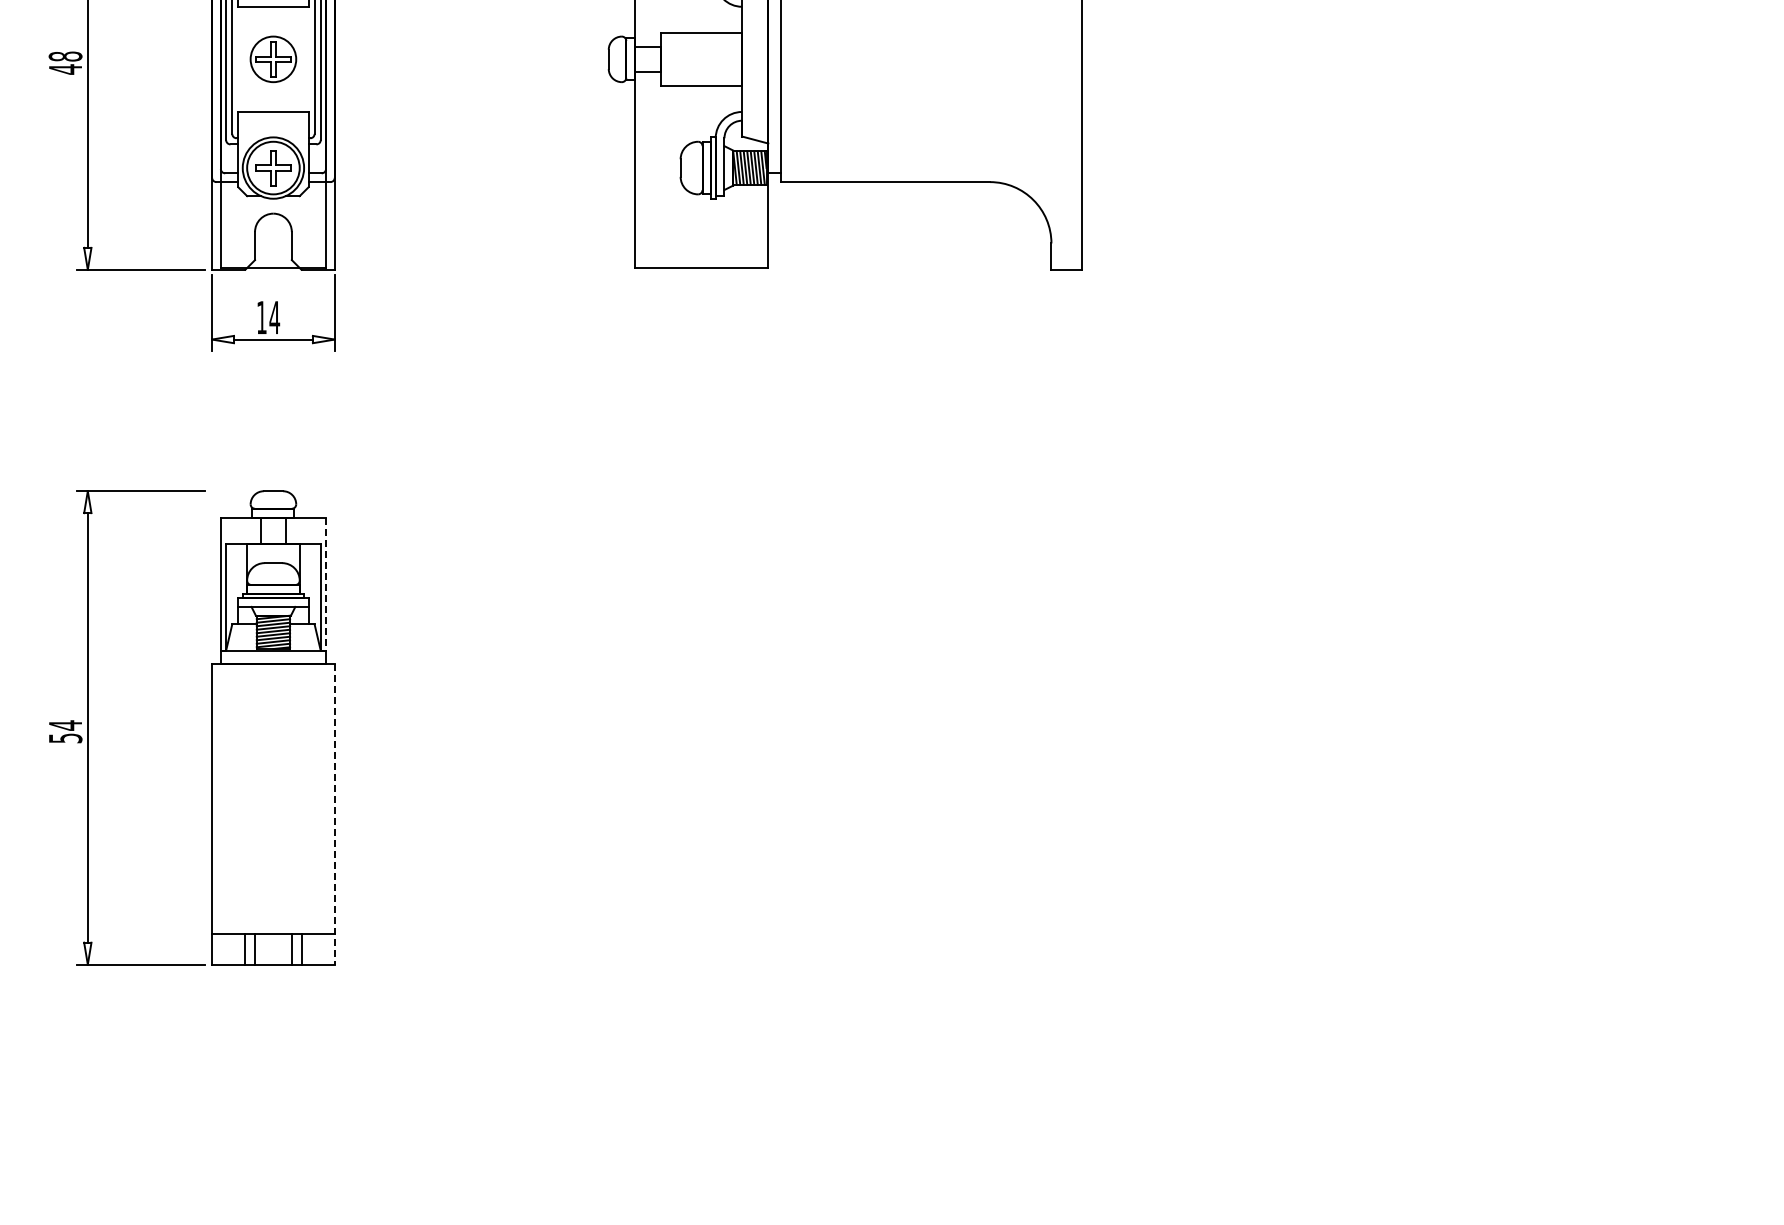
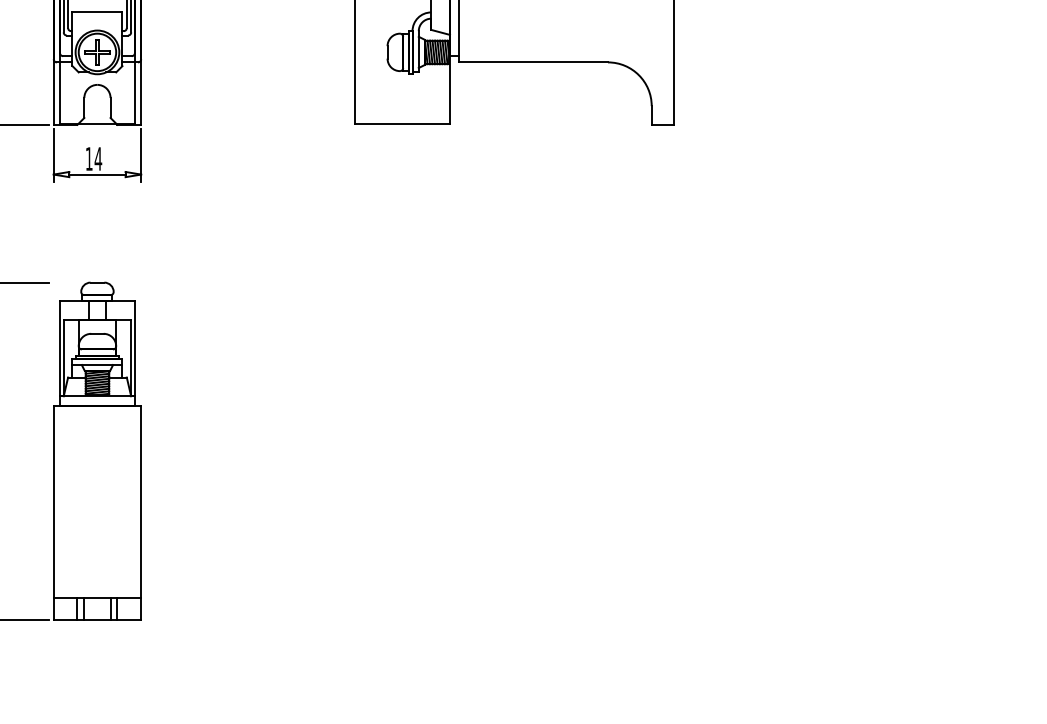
line: (326, 584) -> (135, 349), dashed -> solid
line: (334, 814) -> (140, 512), dashed -> solid

